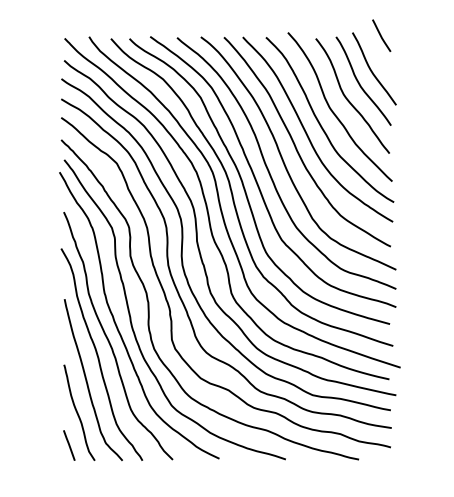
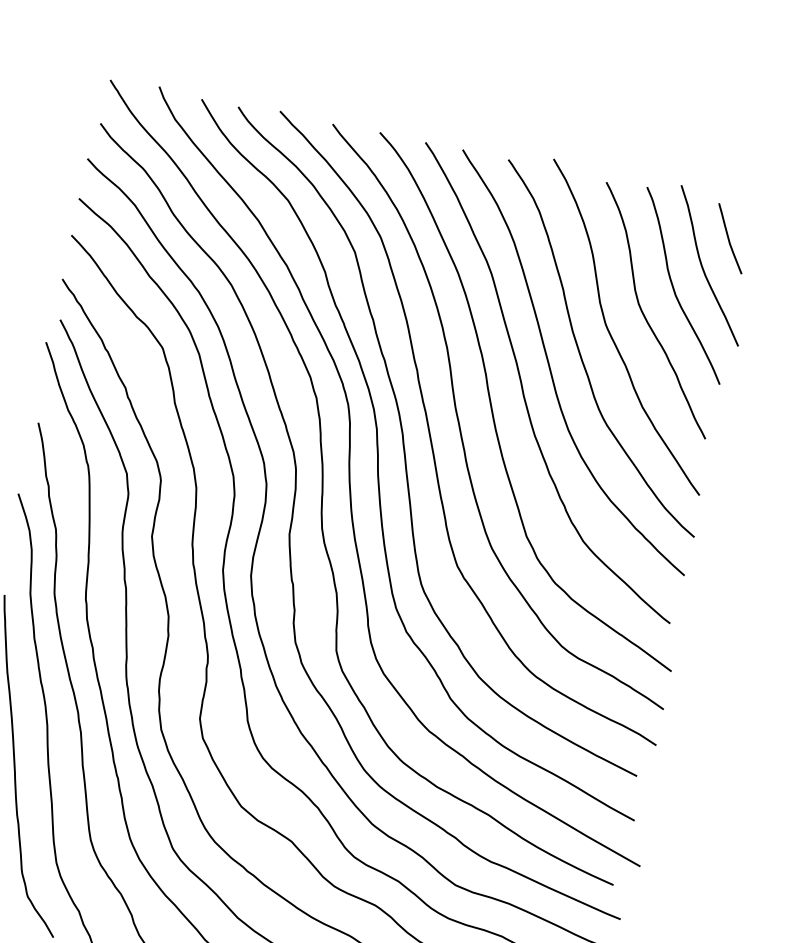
line: (381, 35) -> (729, 238), moved

